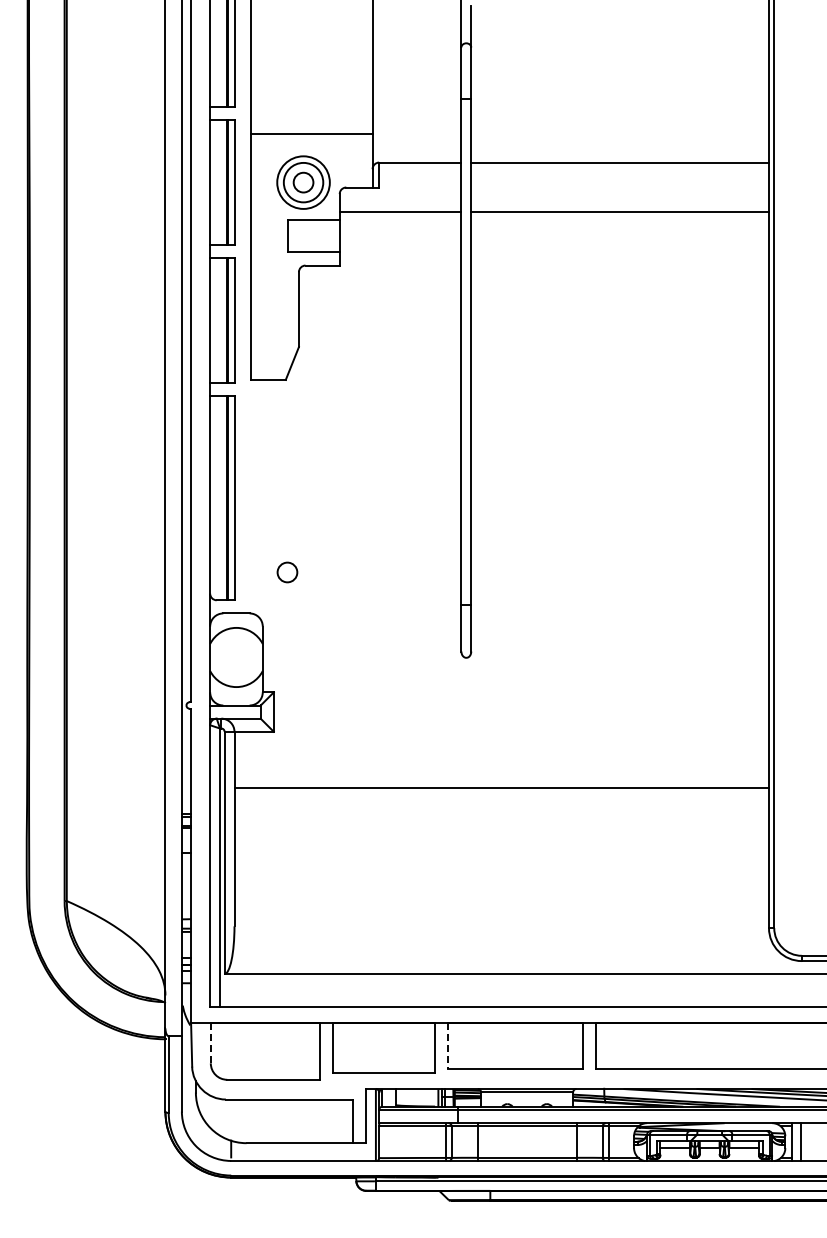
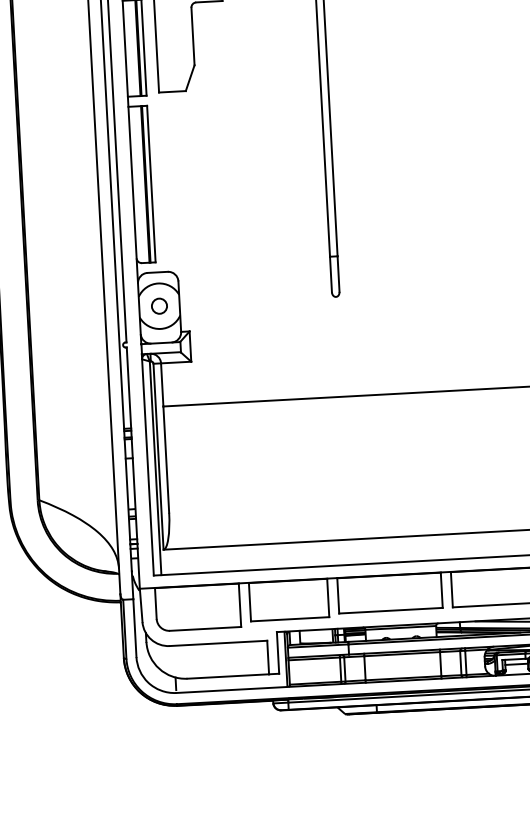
circle: (287, 572) -> (159, 306), moved
line: (210, 1042) -> (155, 602), dashed -> solid
line: (448, 1046) -> (338, 596), dashed -> solid

